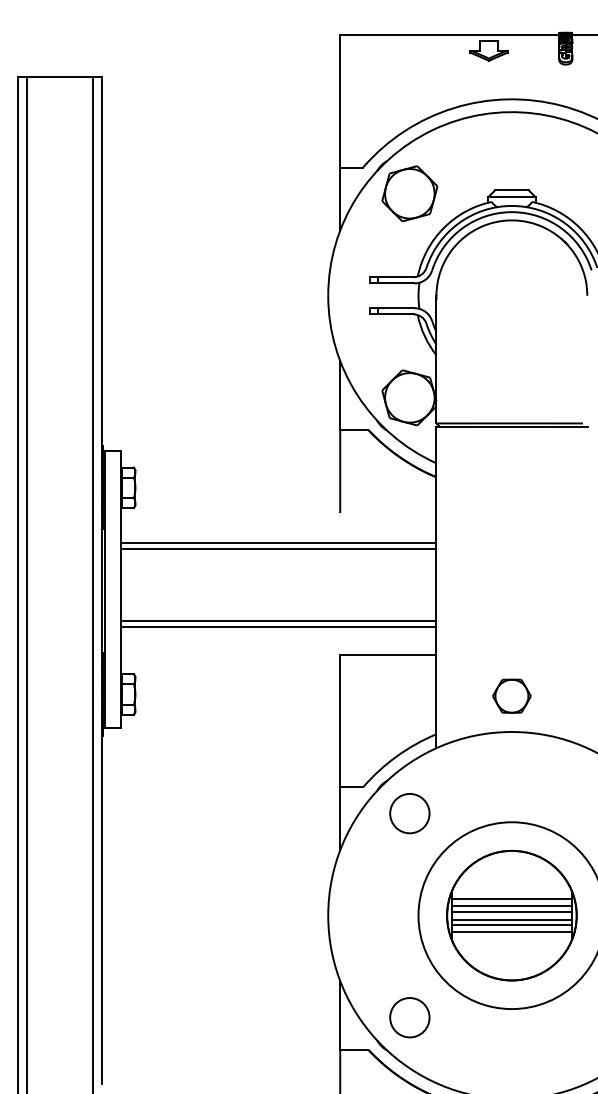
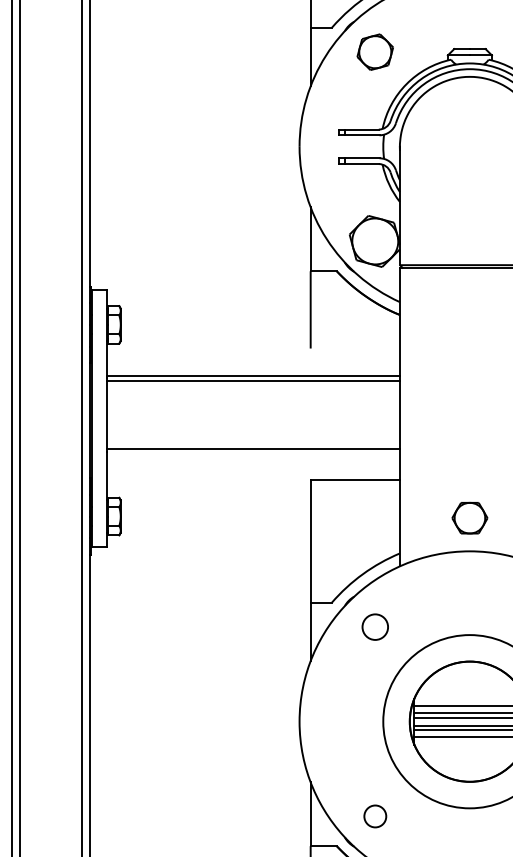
part: (409, 193) -> (374, 51), size x0.7
line: (278, 627) -> (253, 454), removed
circle: (409, 813) -> (374, 626), size x0.7
circle: (409, 1017) -> (374, 816), size x0.6

